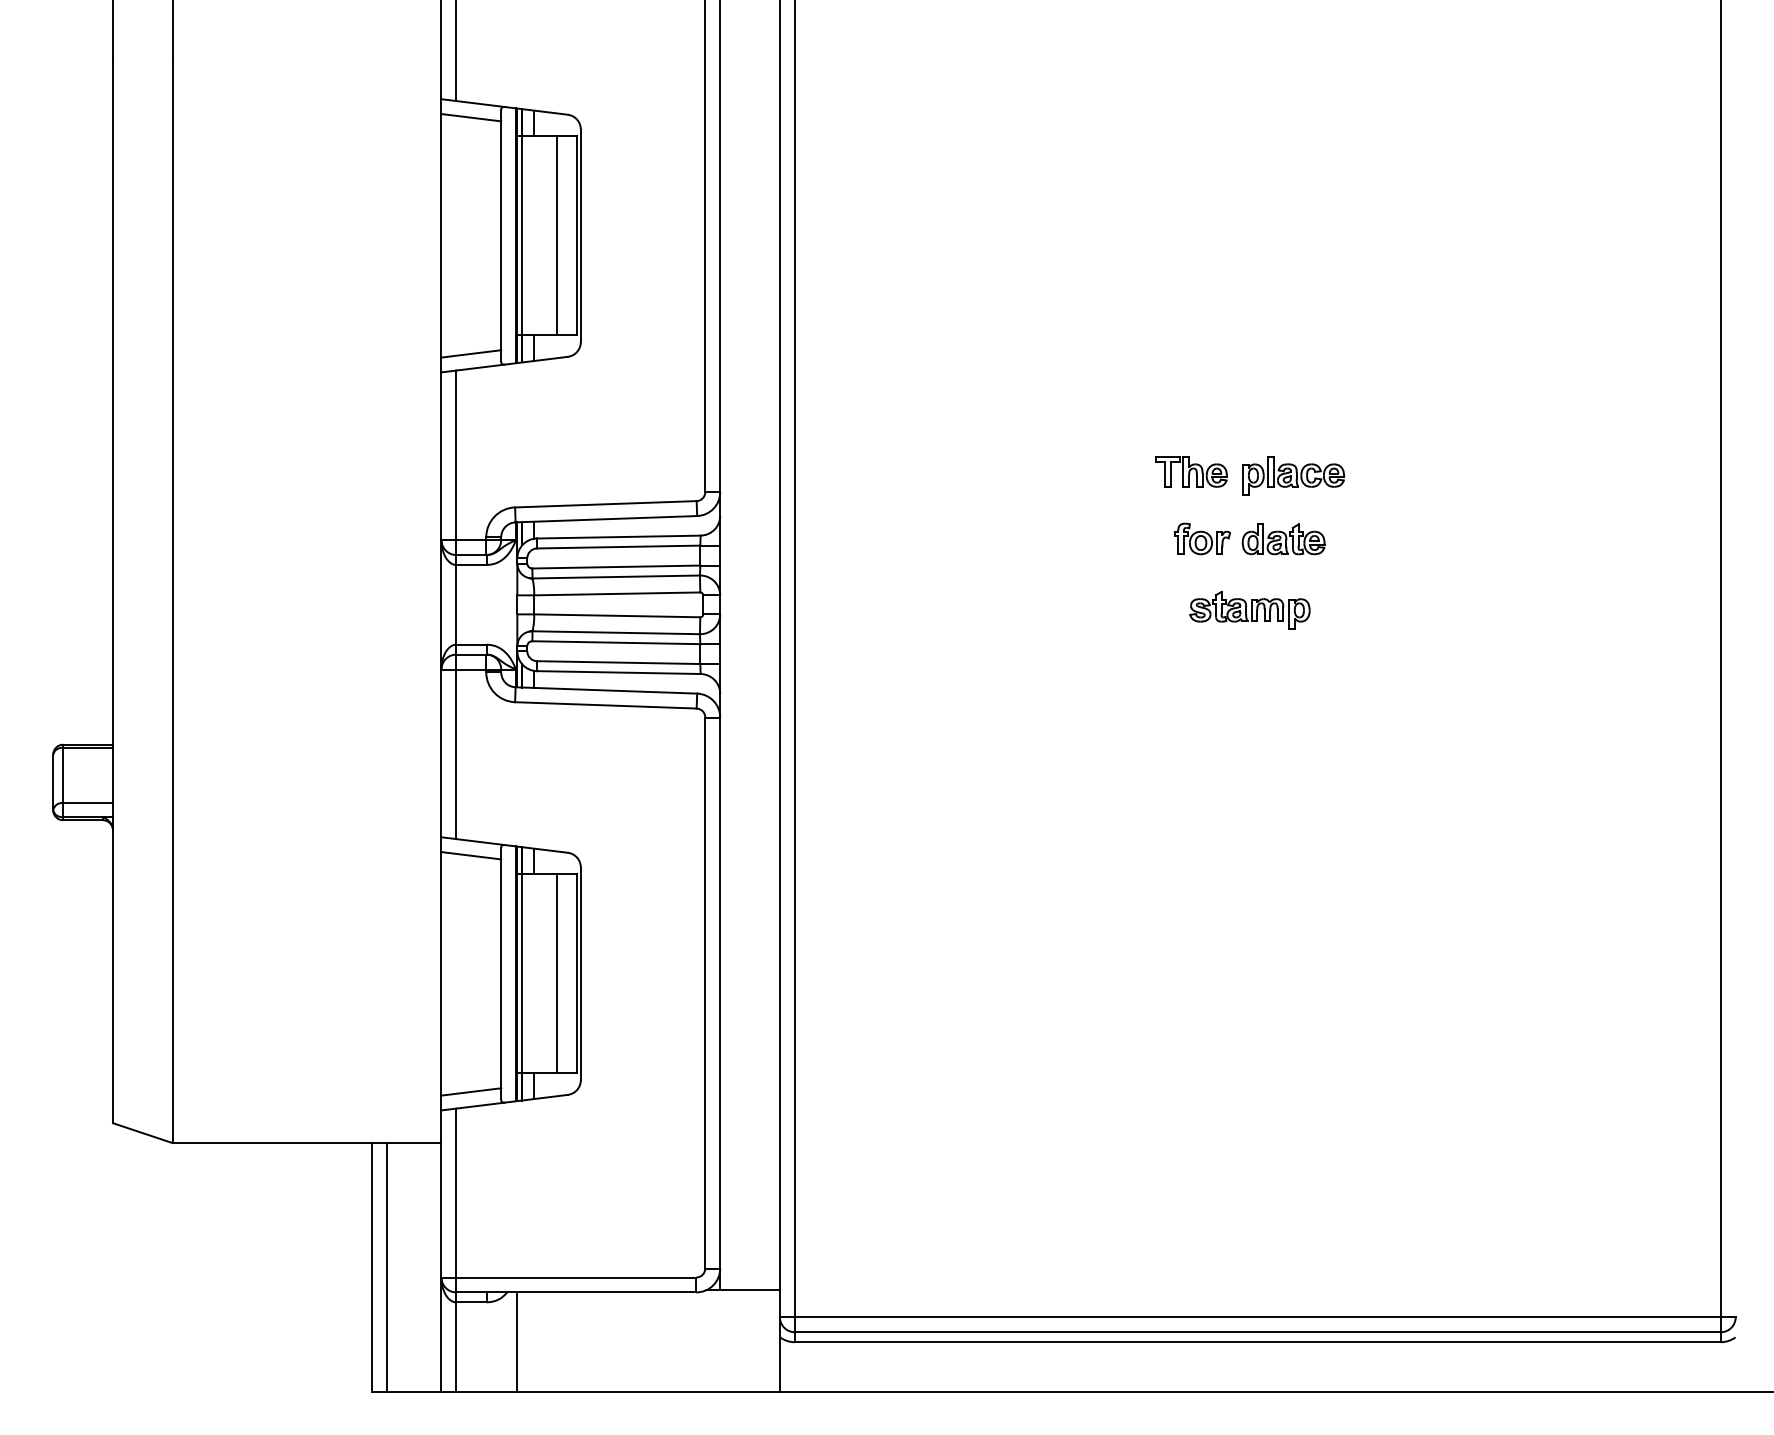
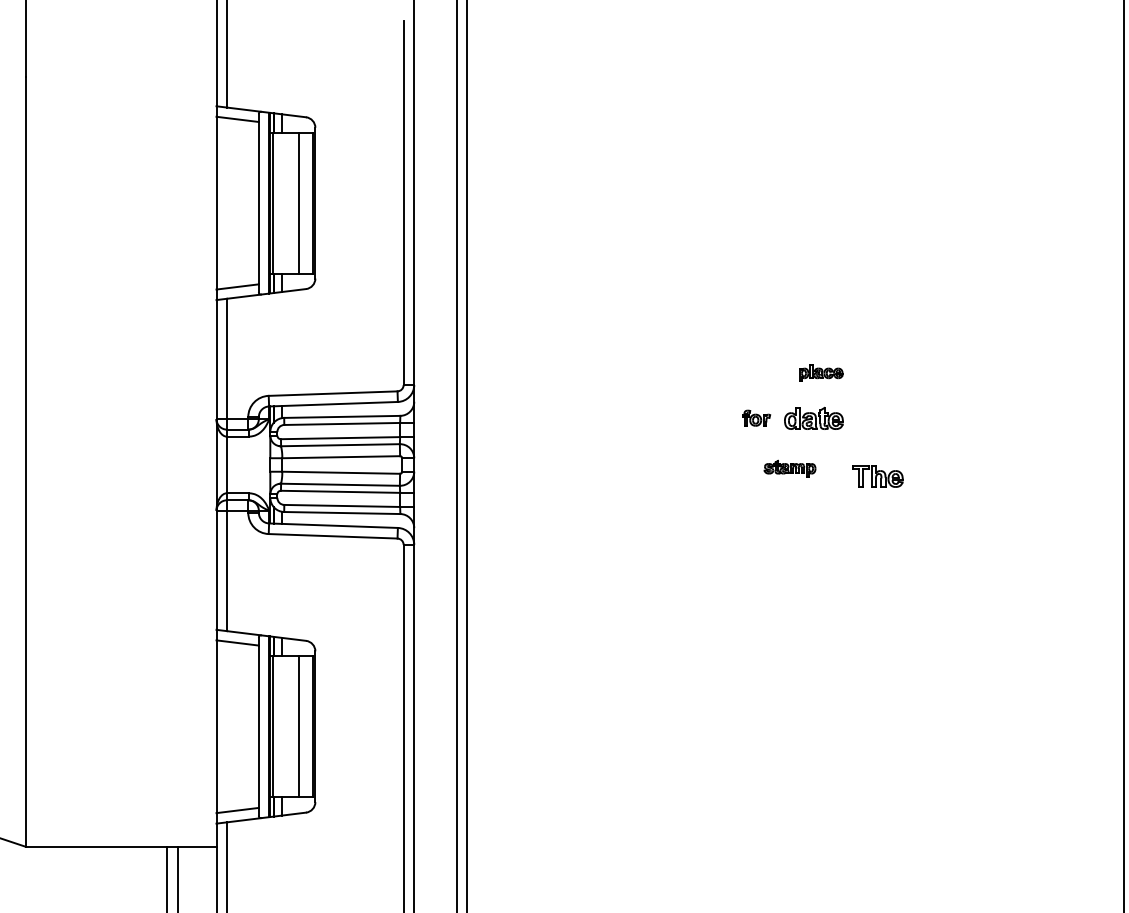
part: (1191, 471) -> (877, 476), moved
part: (1293, 475) -> (820, 373), size x0.6
part: (1202, 538) -> (756, 417), size x0.7
part: (1249, 609) -> (789, 468), size x0.6

